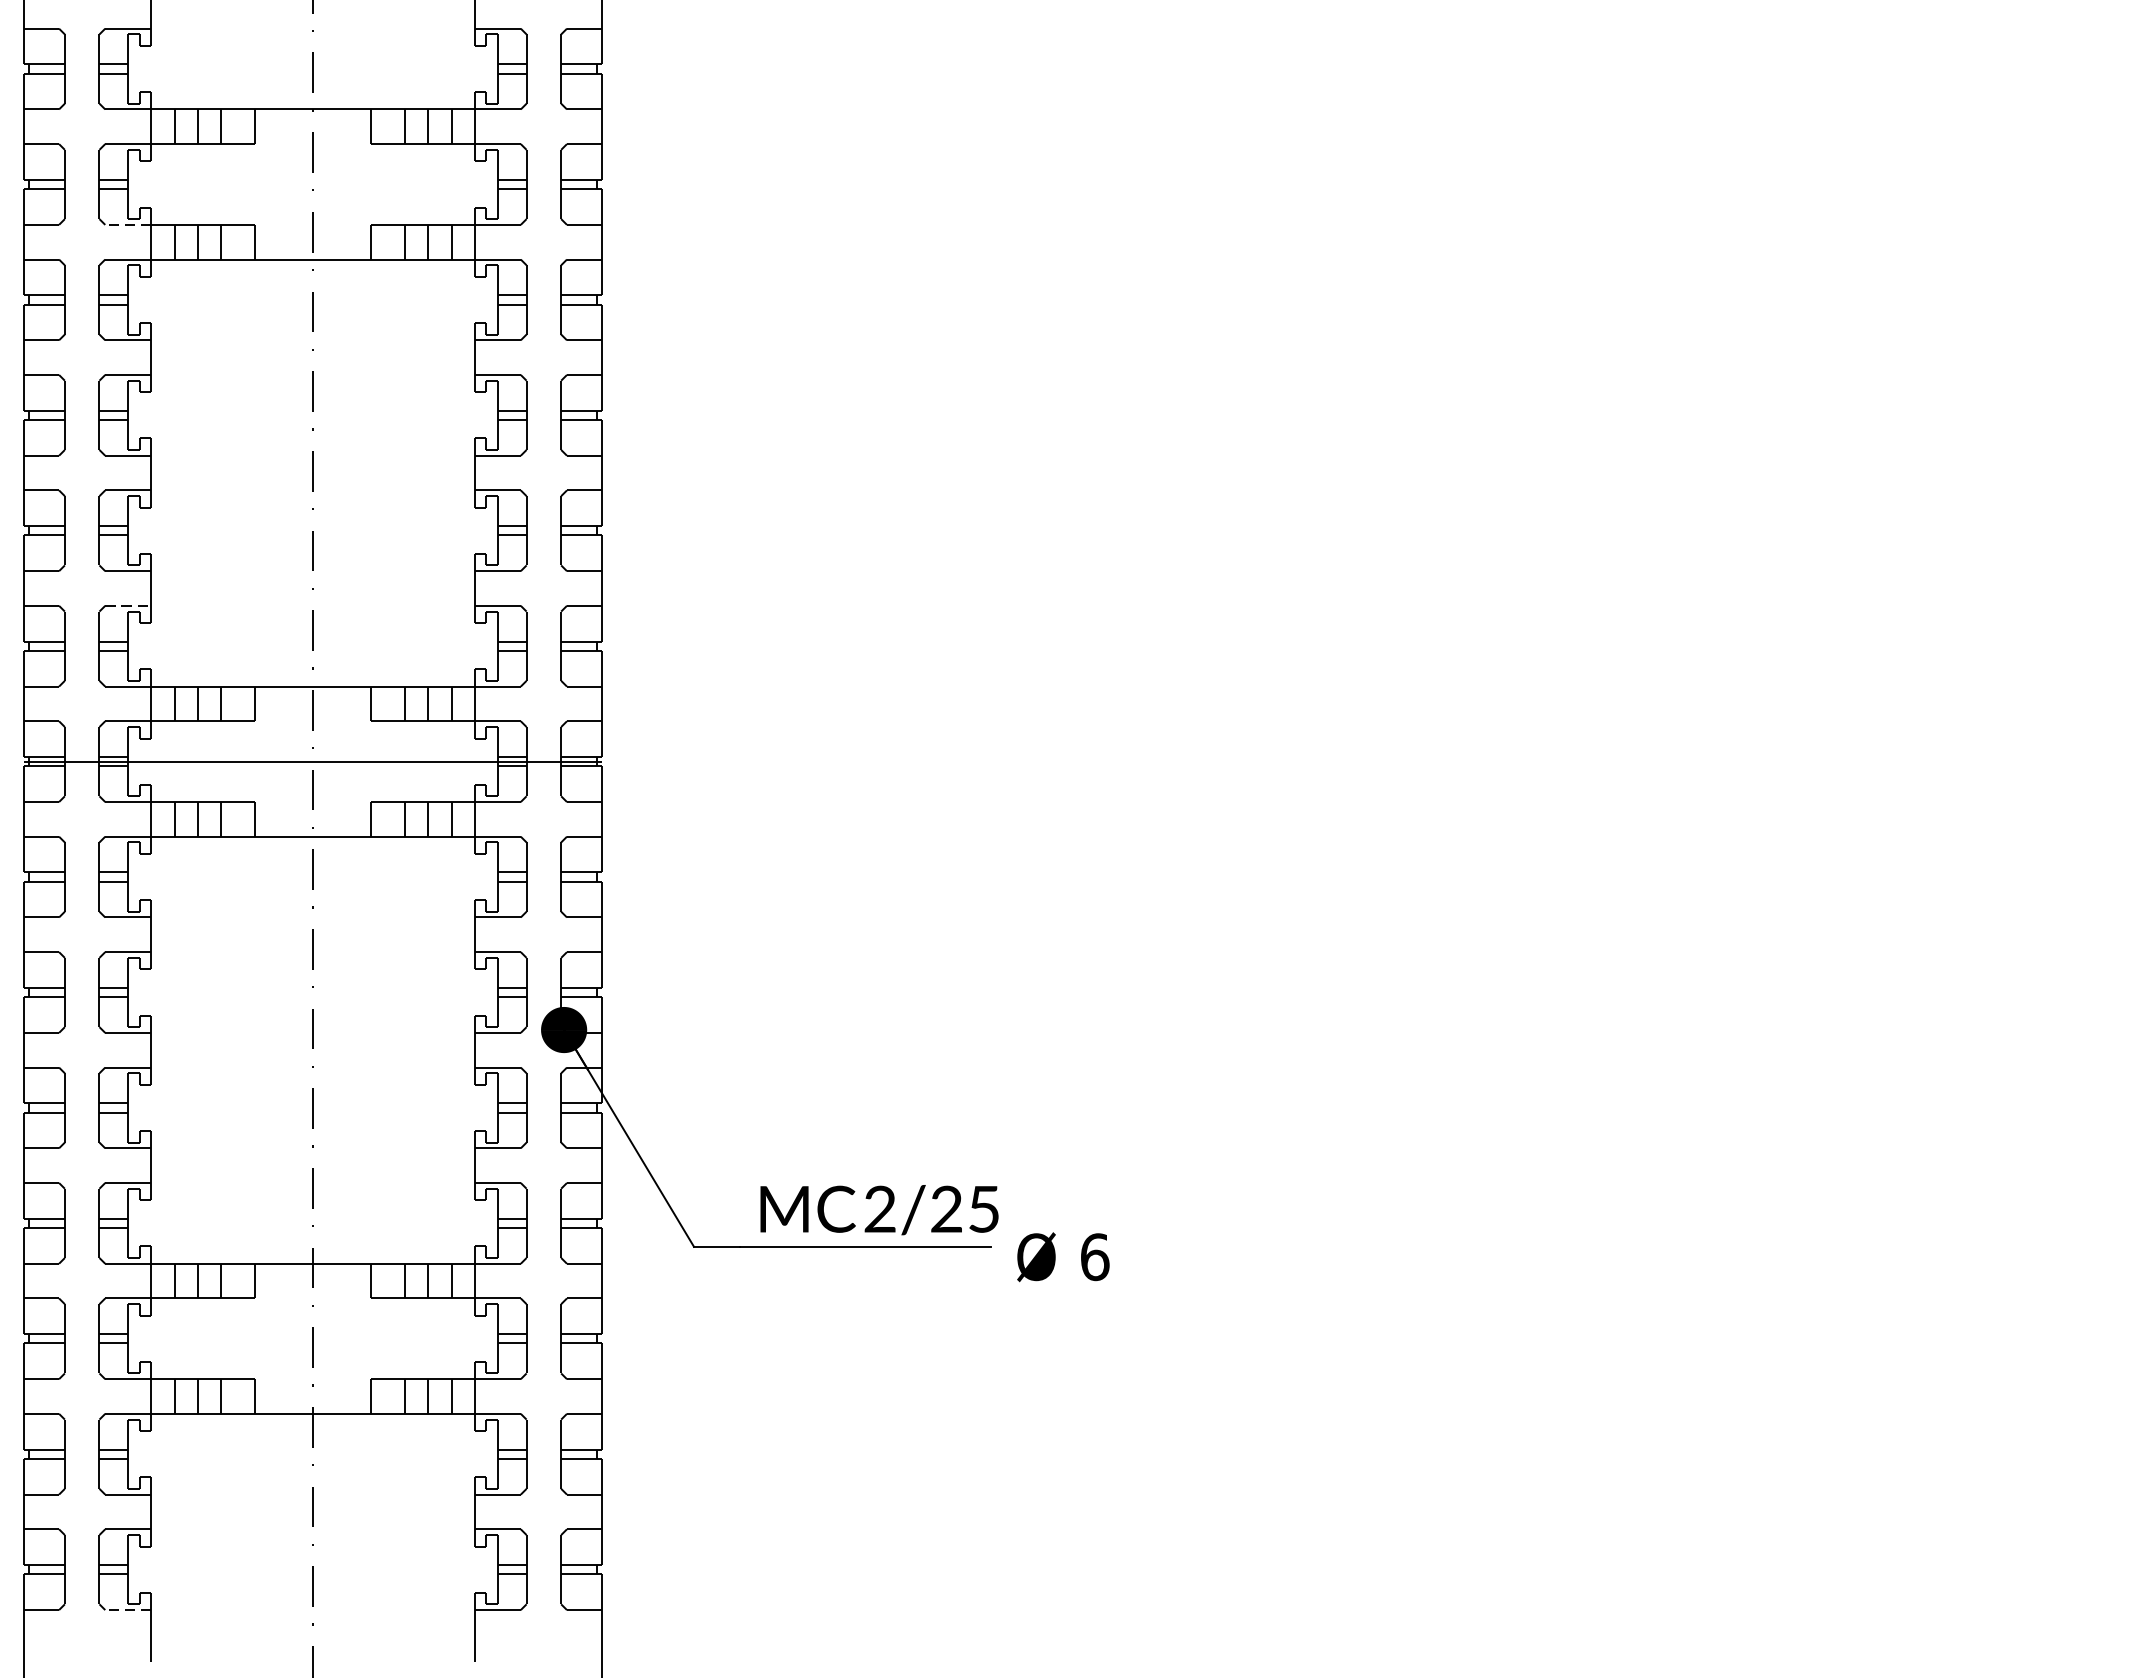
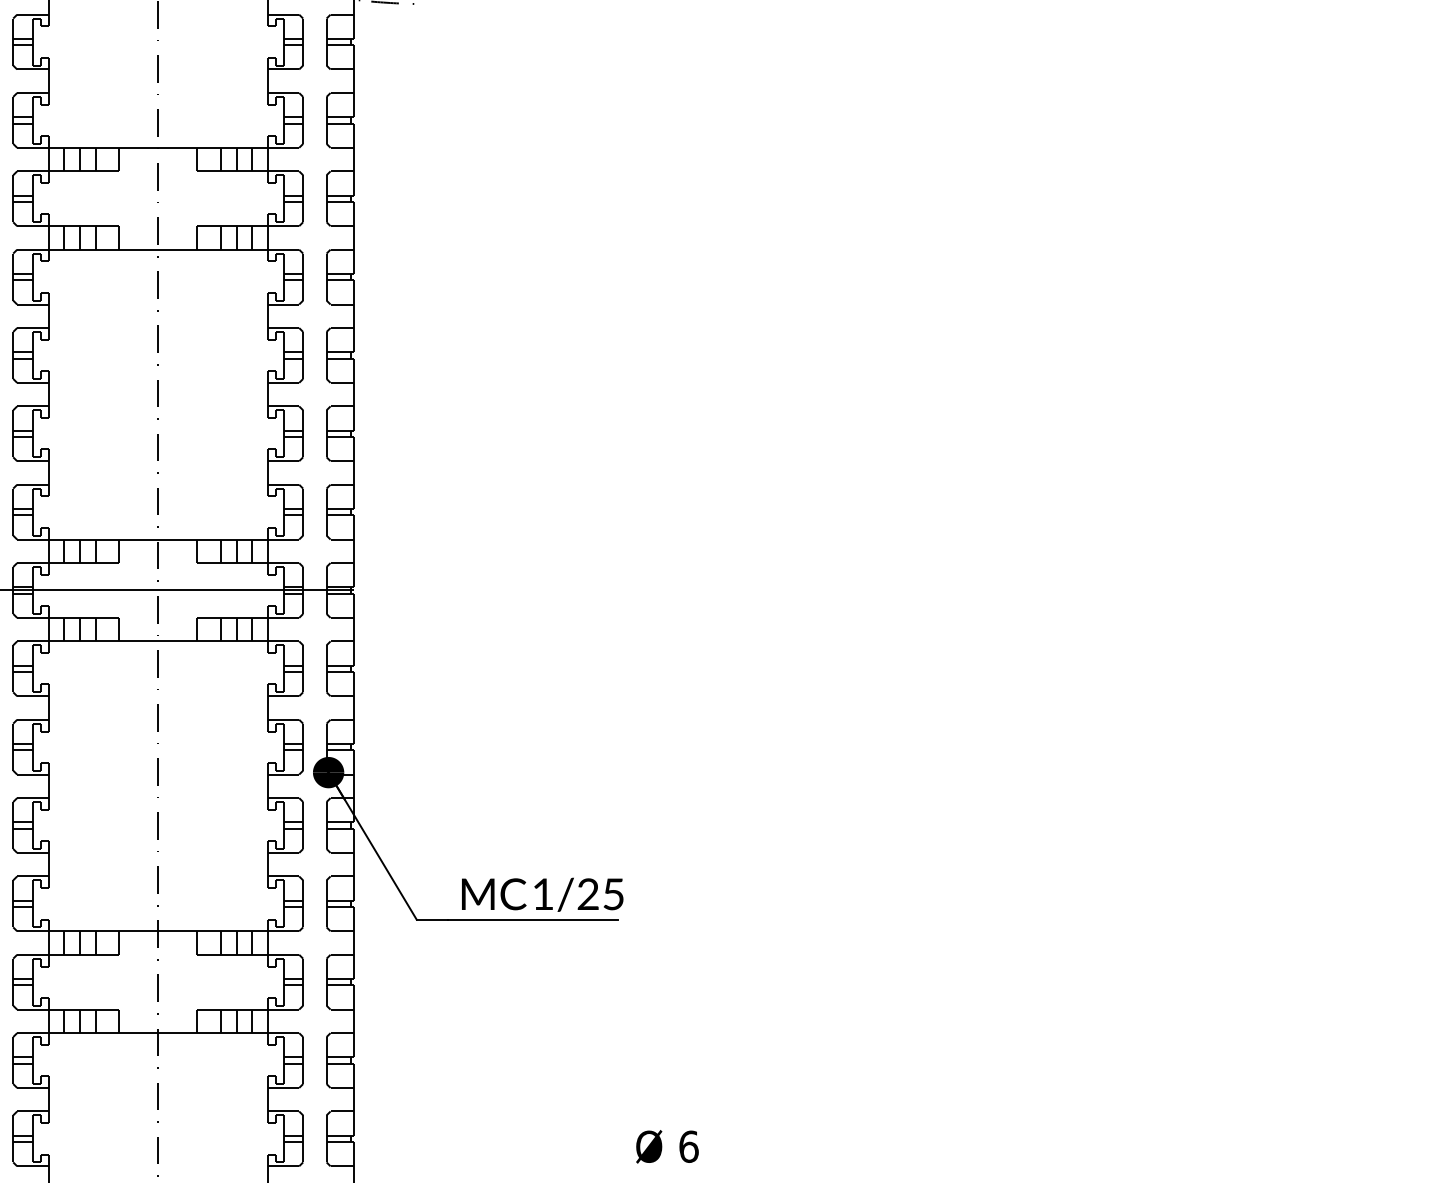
line: (127, 225) -> (32, 226), dashed -> solid
line: (127, 605) -> (32, 484), dashed -> solid
text: (879, 1208) -> (542, 893), 2/25 -> 1/25
text: (1063, 1256) -> (667, 1146), moved
line: (127, 1610) -> (32, 1166), dashed -> solid

